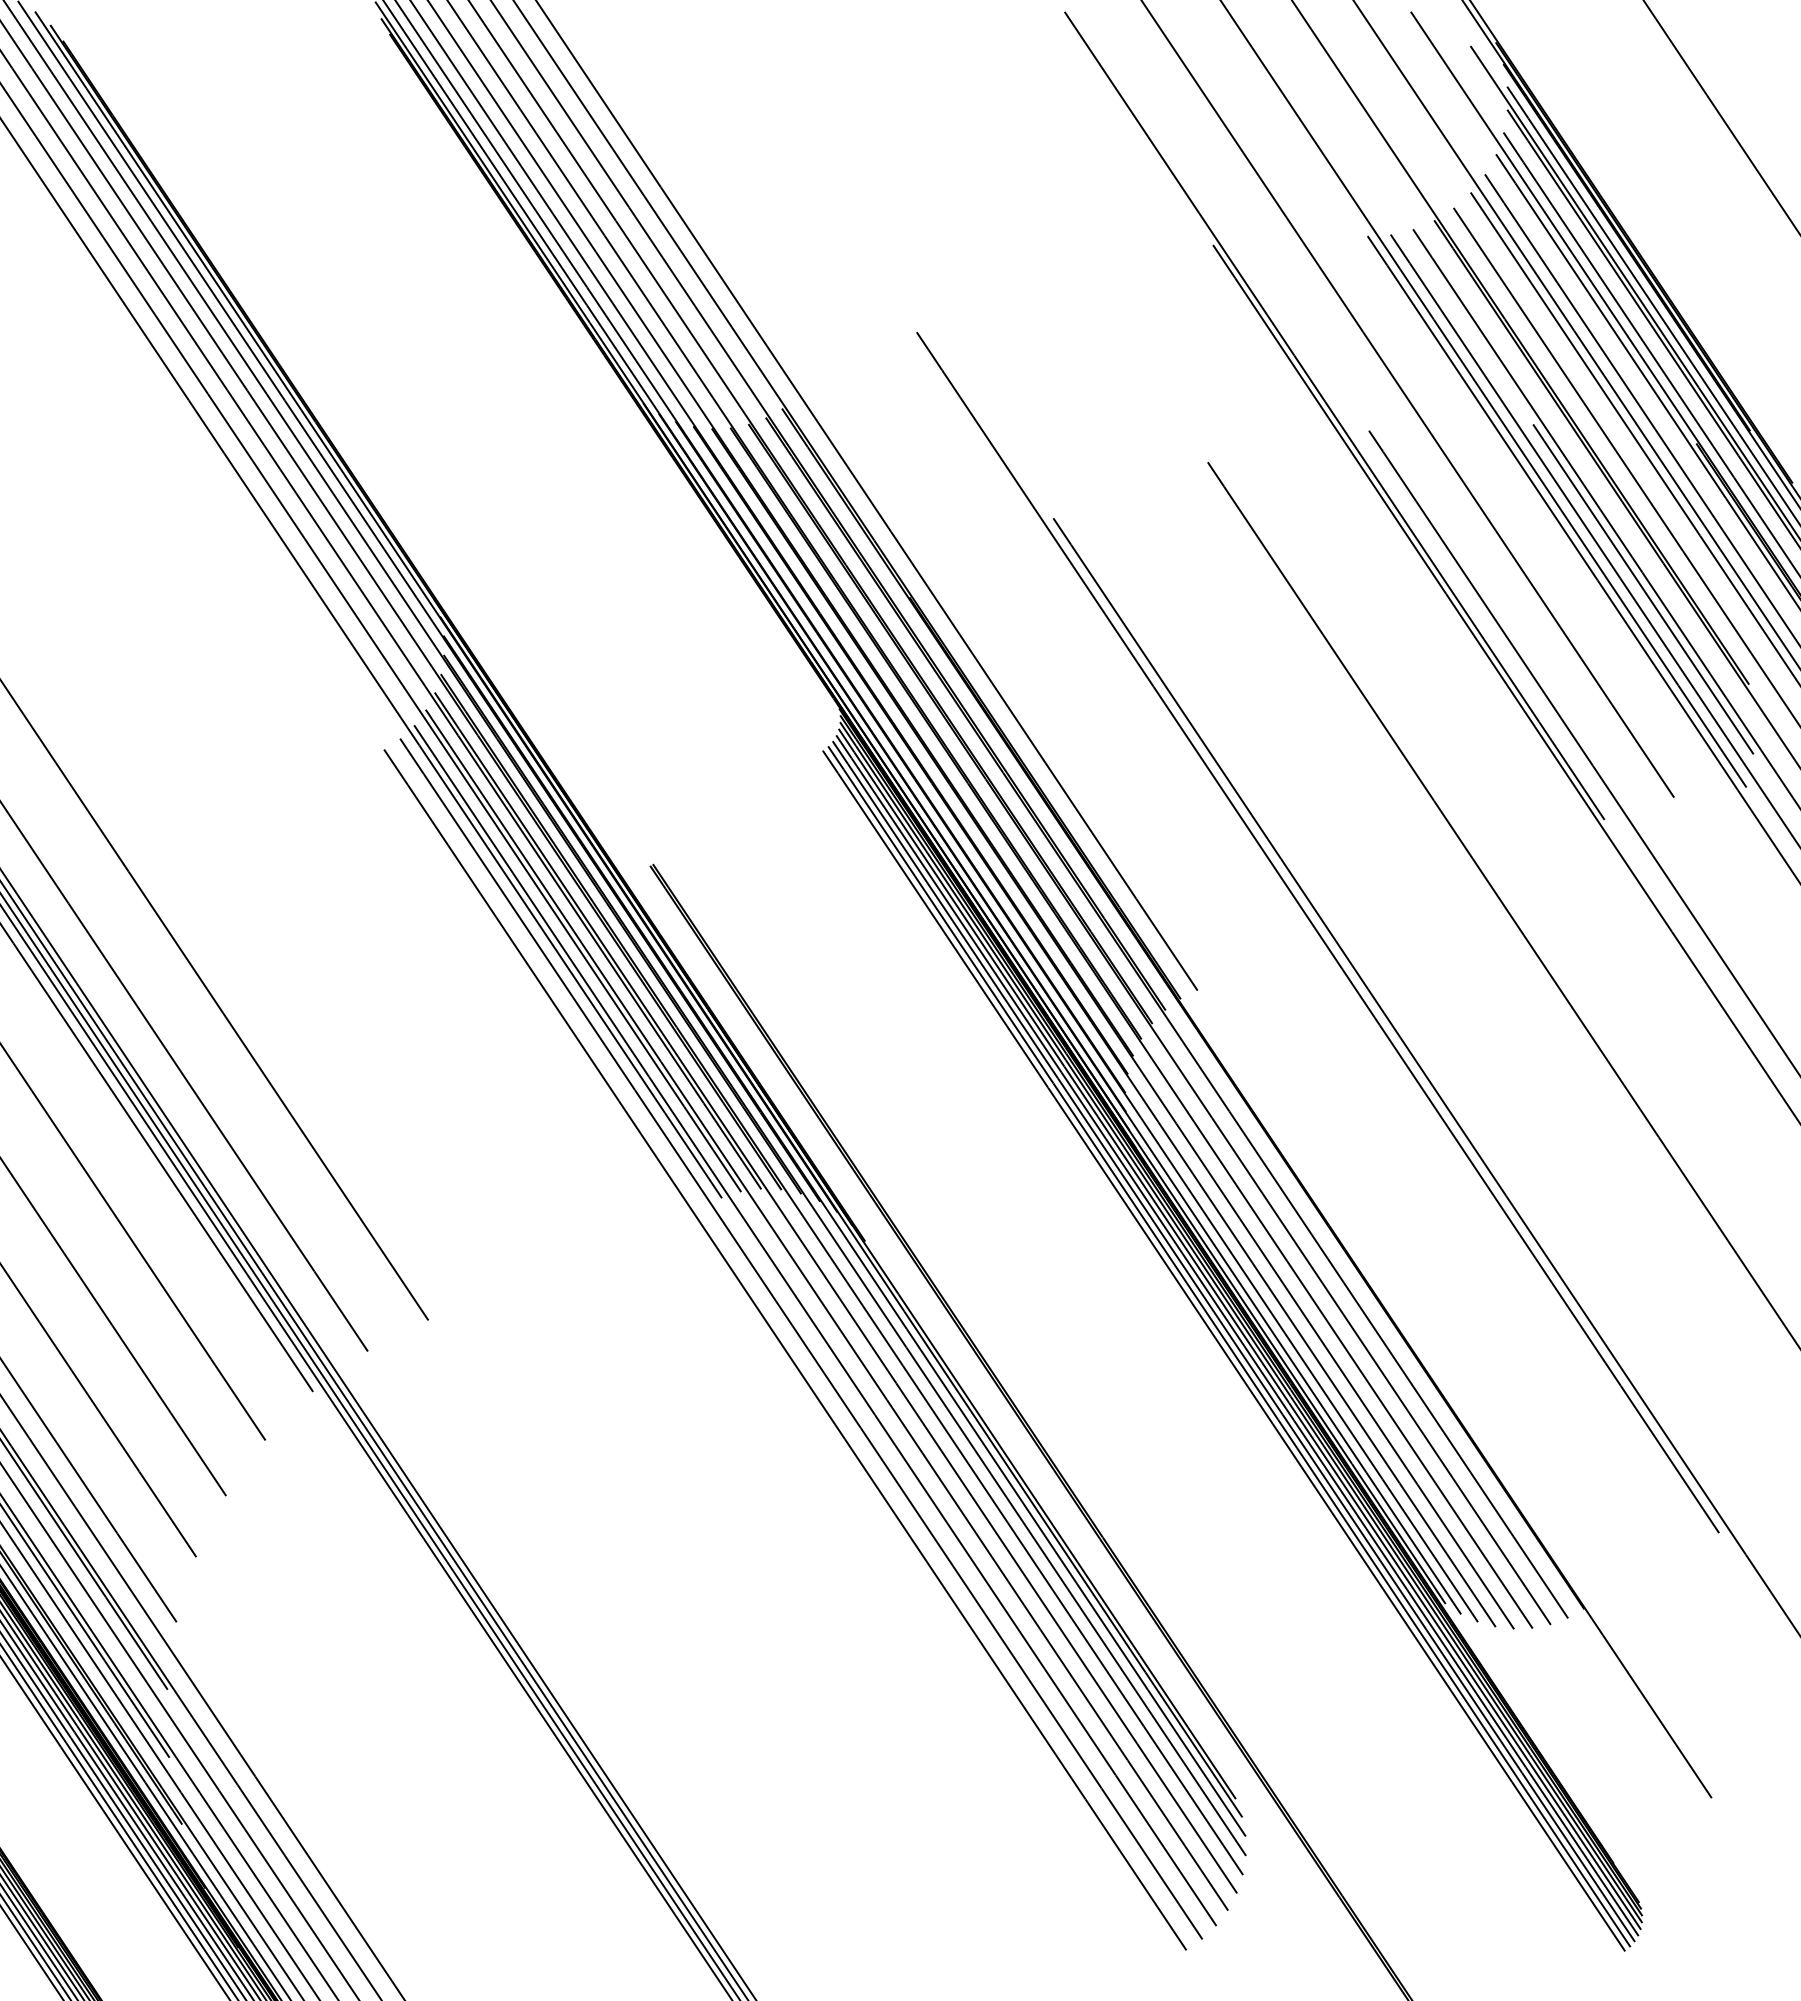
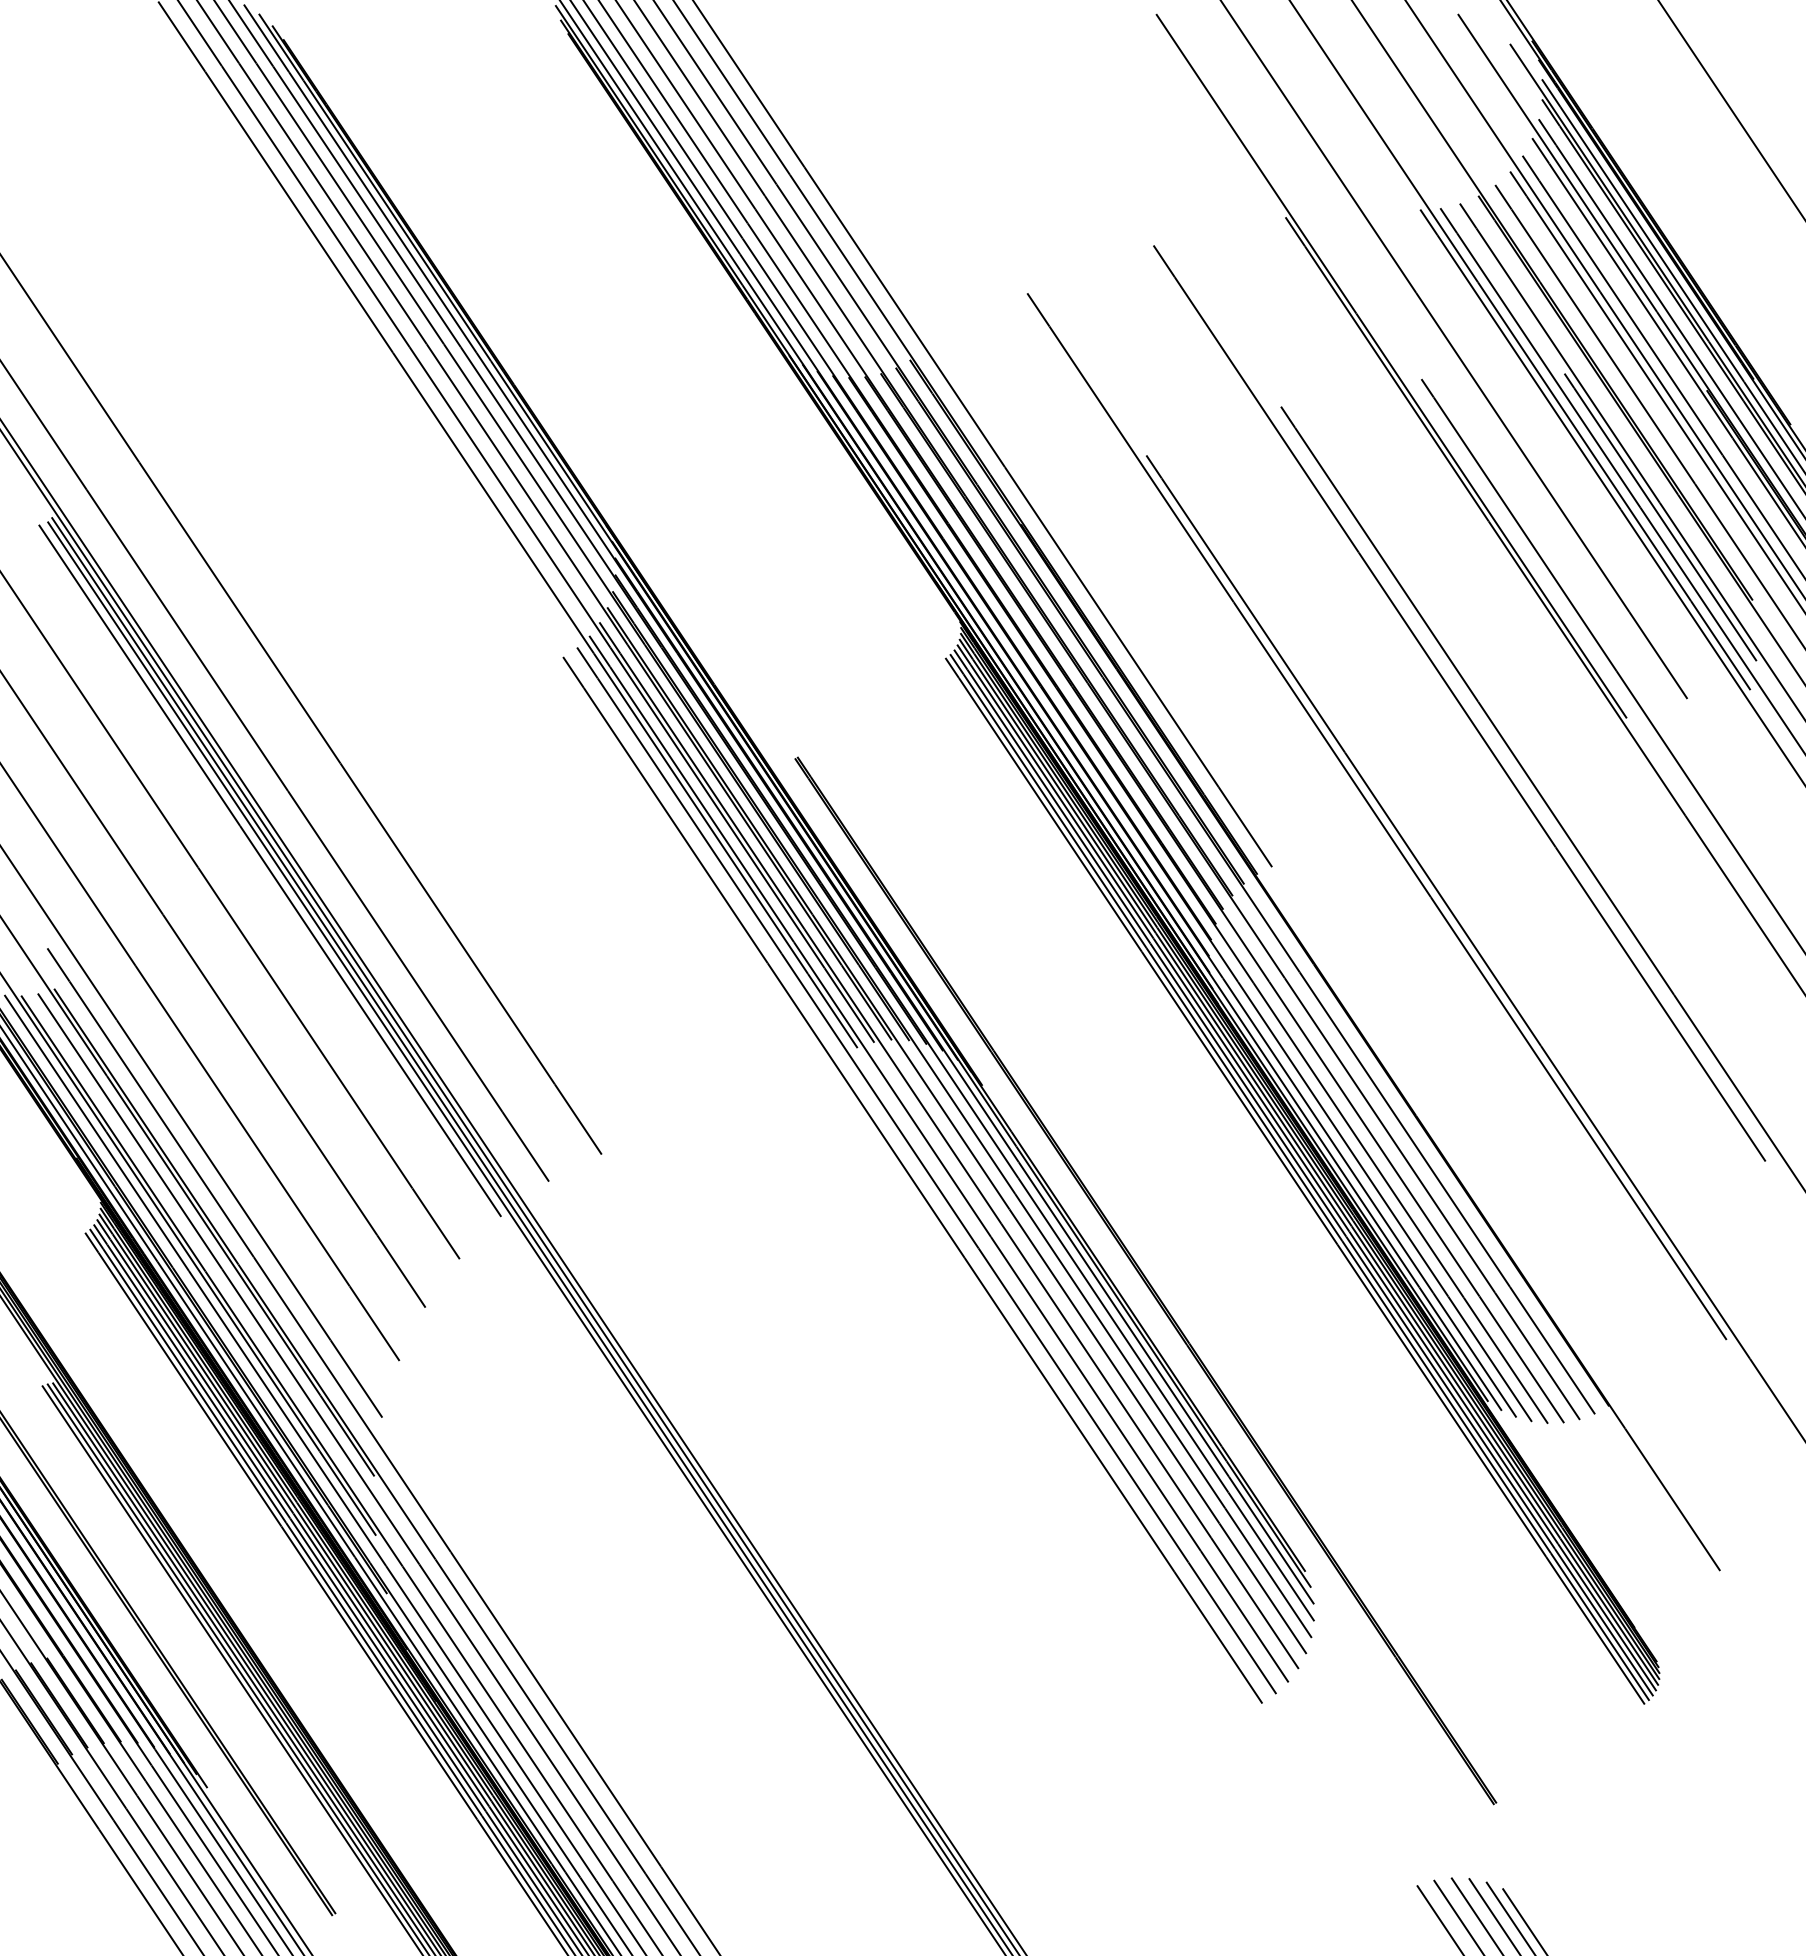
line: (1412, 802) -> (1459, 703), added

